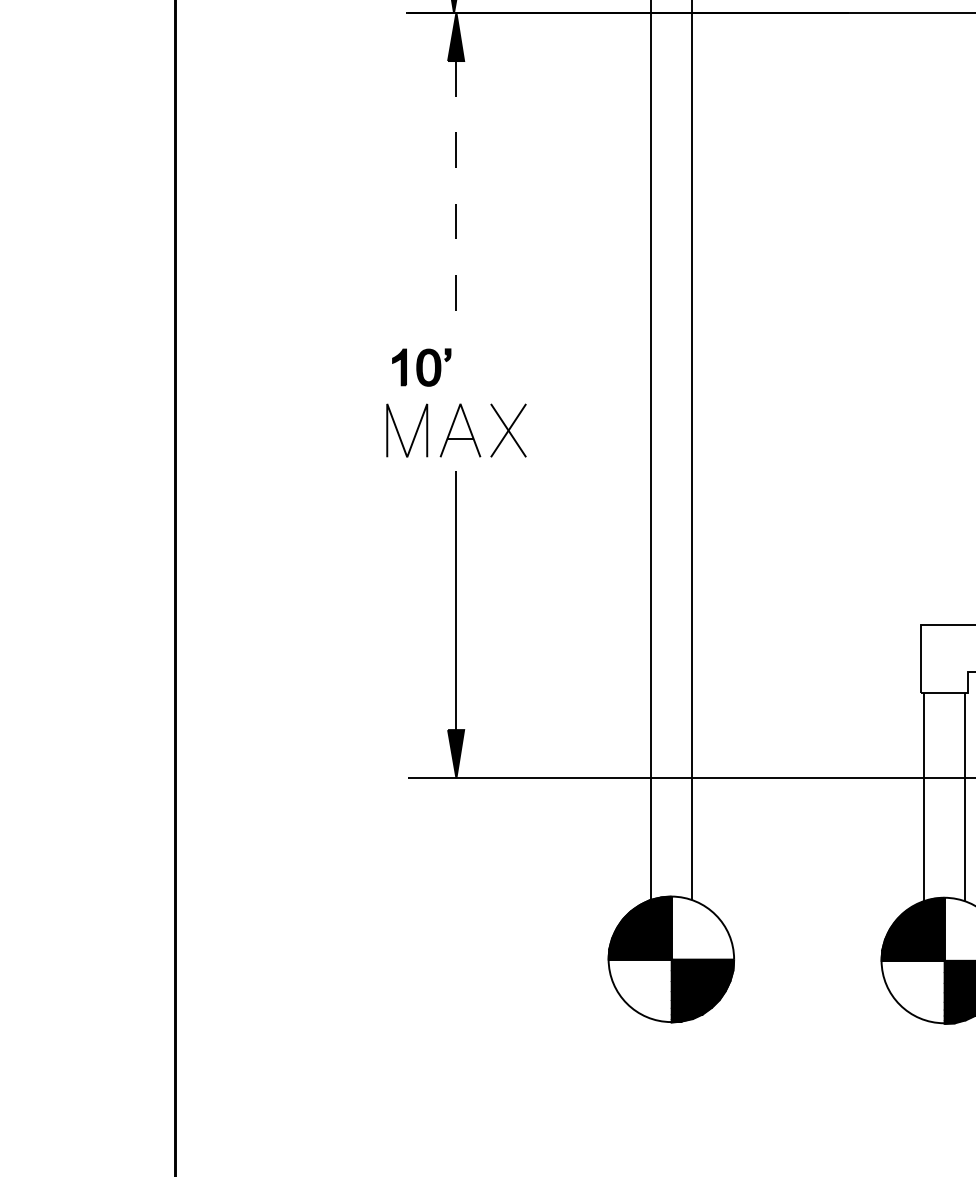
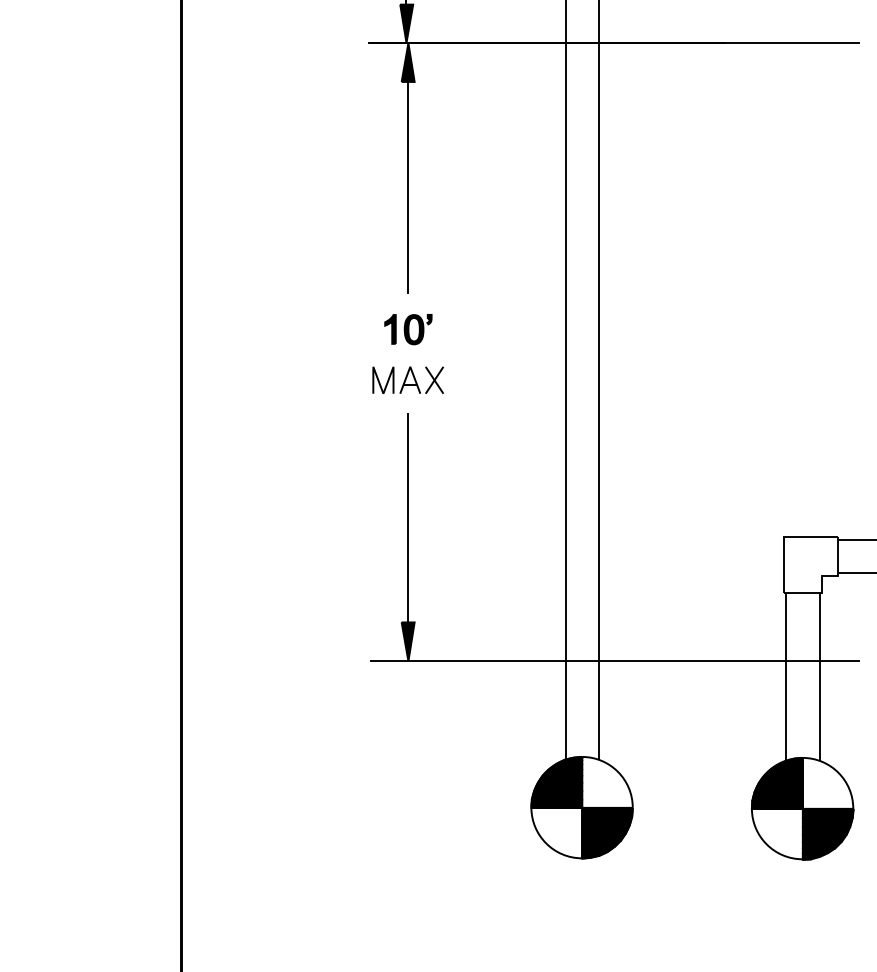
line: (456, 192) -> (408, 188), dashed -> solid
part: (421, 367) -> (408, 329), moved
part: (455, 429) -> (407, 379), size x0.62

